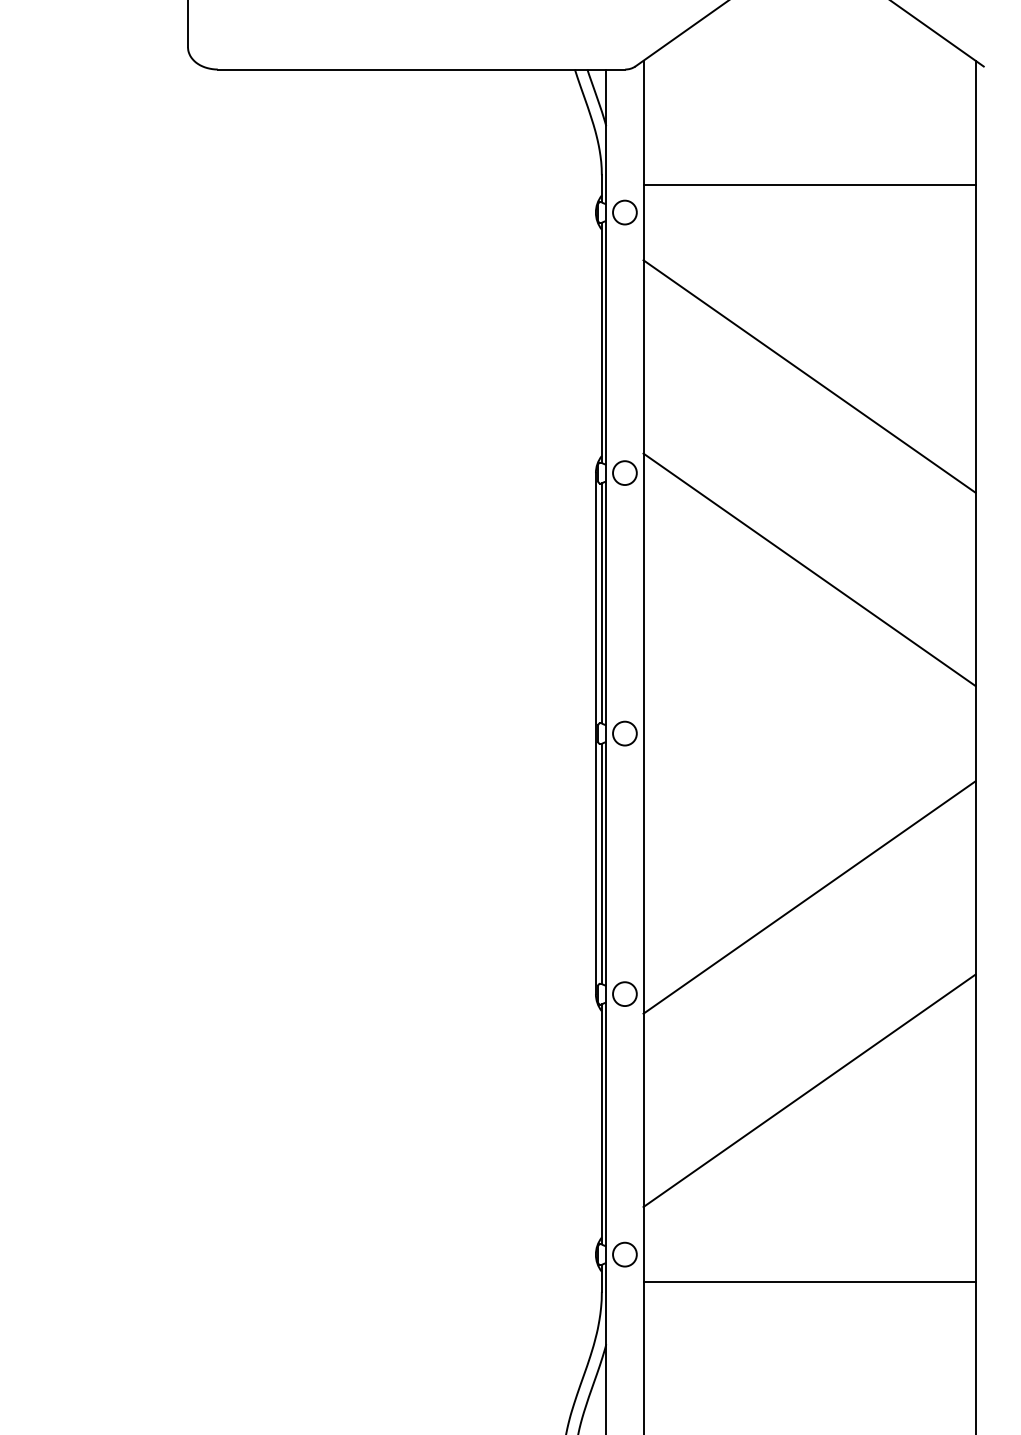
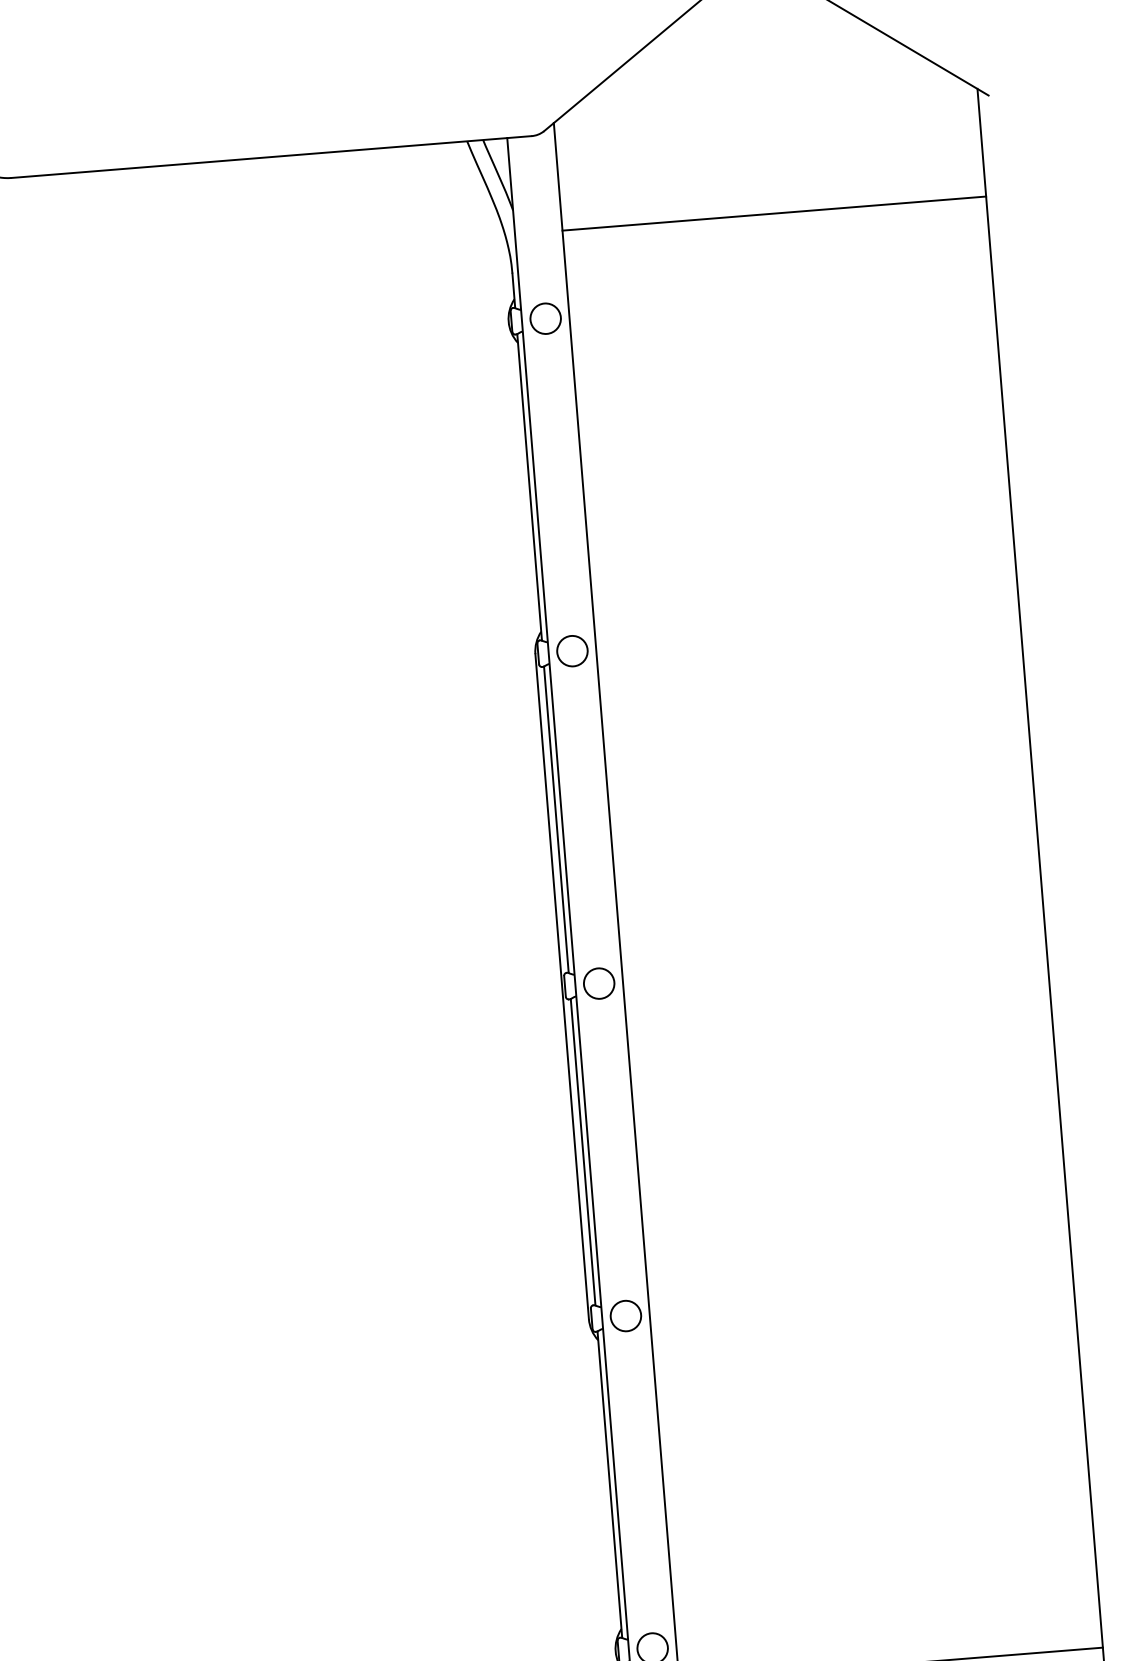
line: (809, 185) -> (774, 214), moved
line: (809, 376) -> (798, 508), removed
line: (809, 569) -> (817, 755), removed
line: (809, 897) -> (851, 1173), removed
line: (809, 1090) -> (871, 1420), removed

